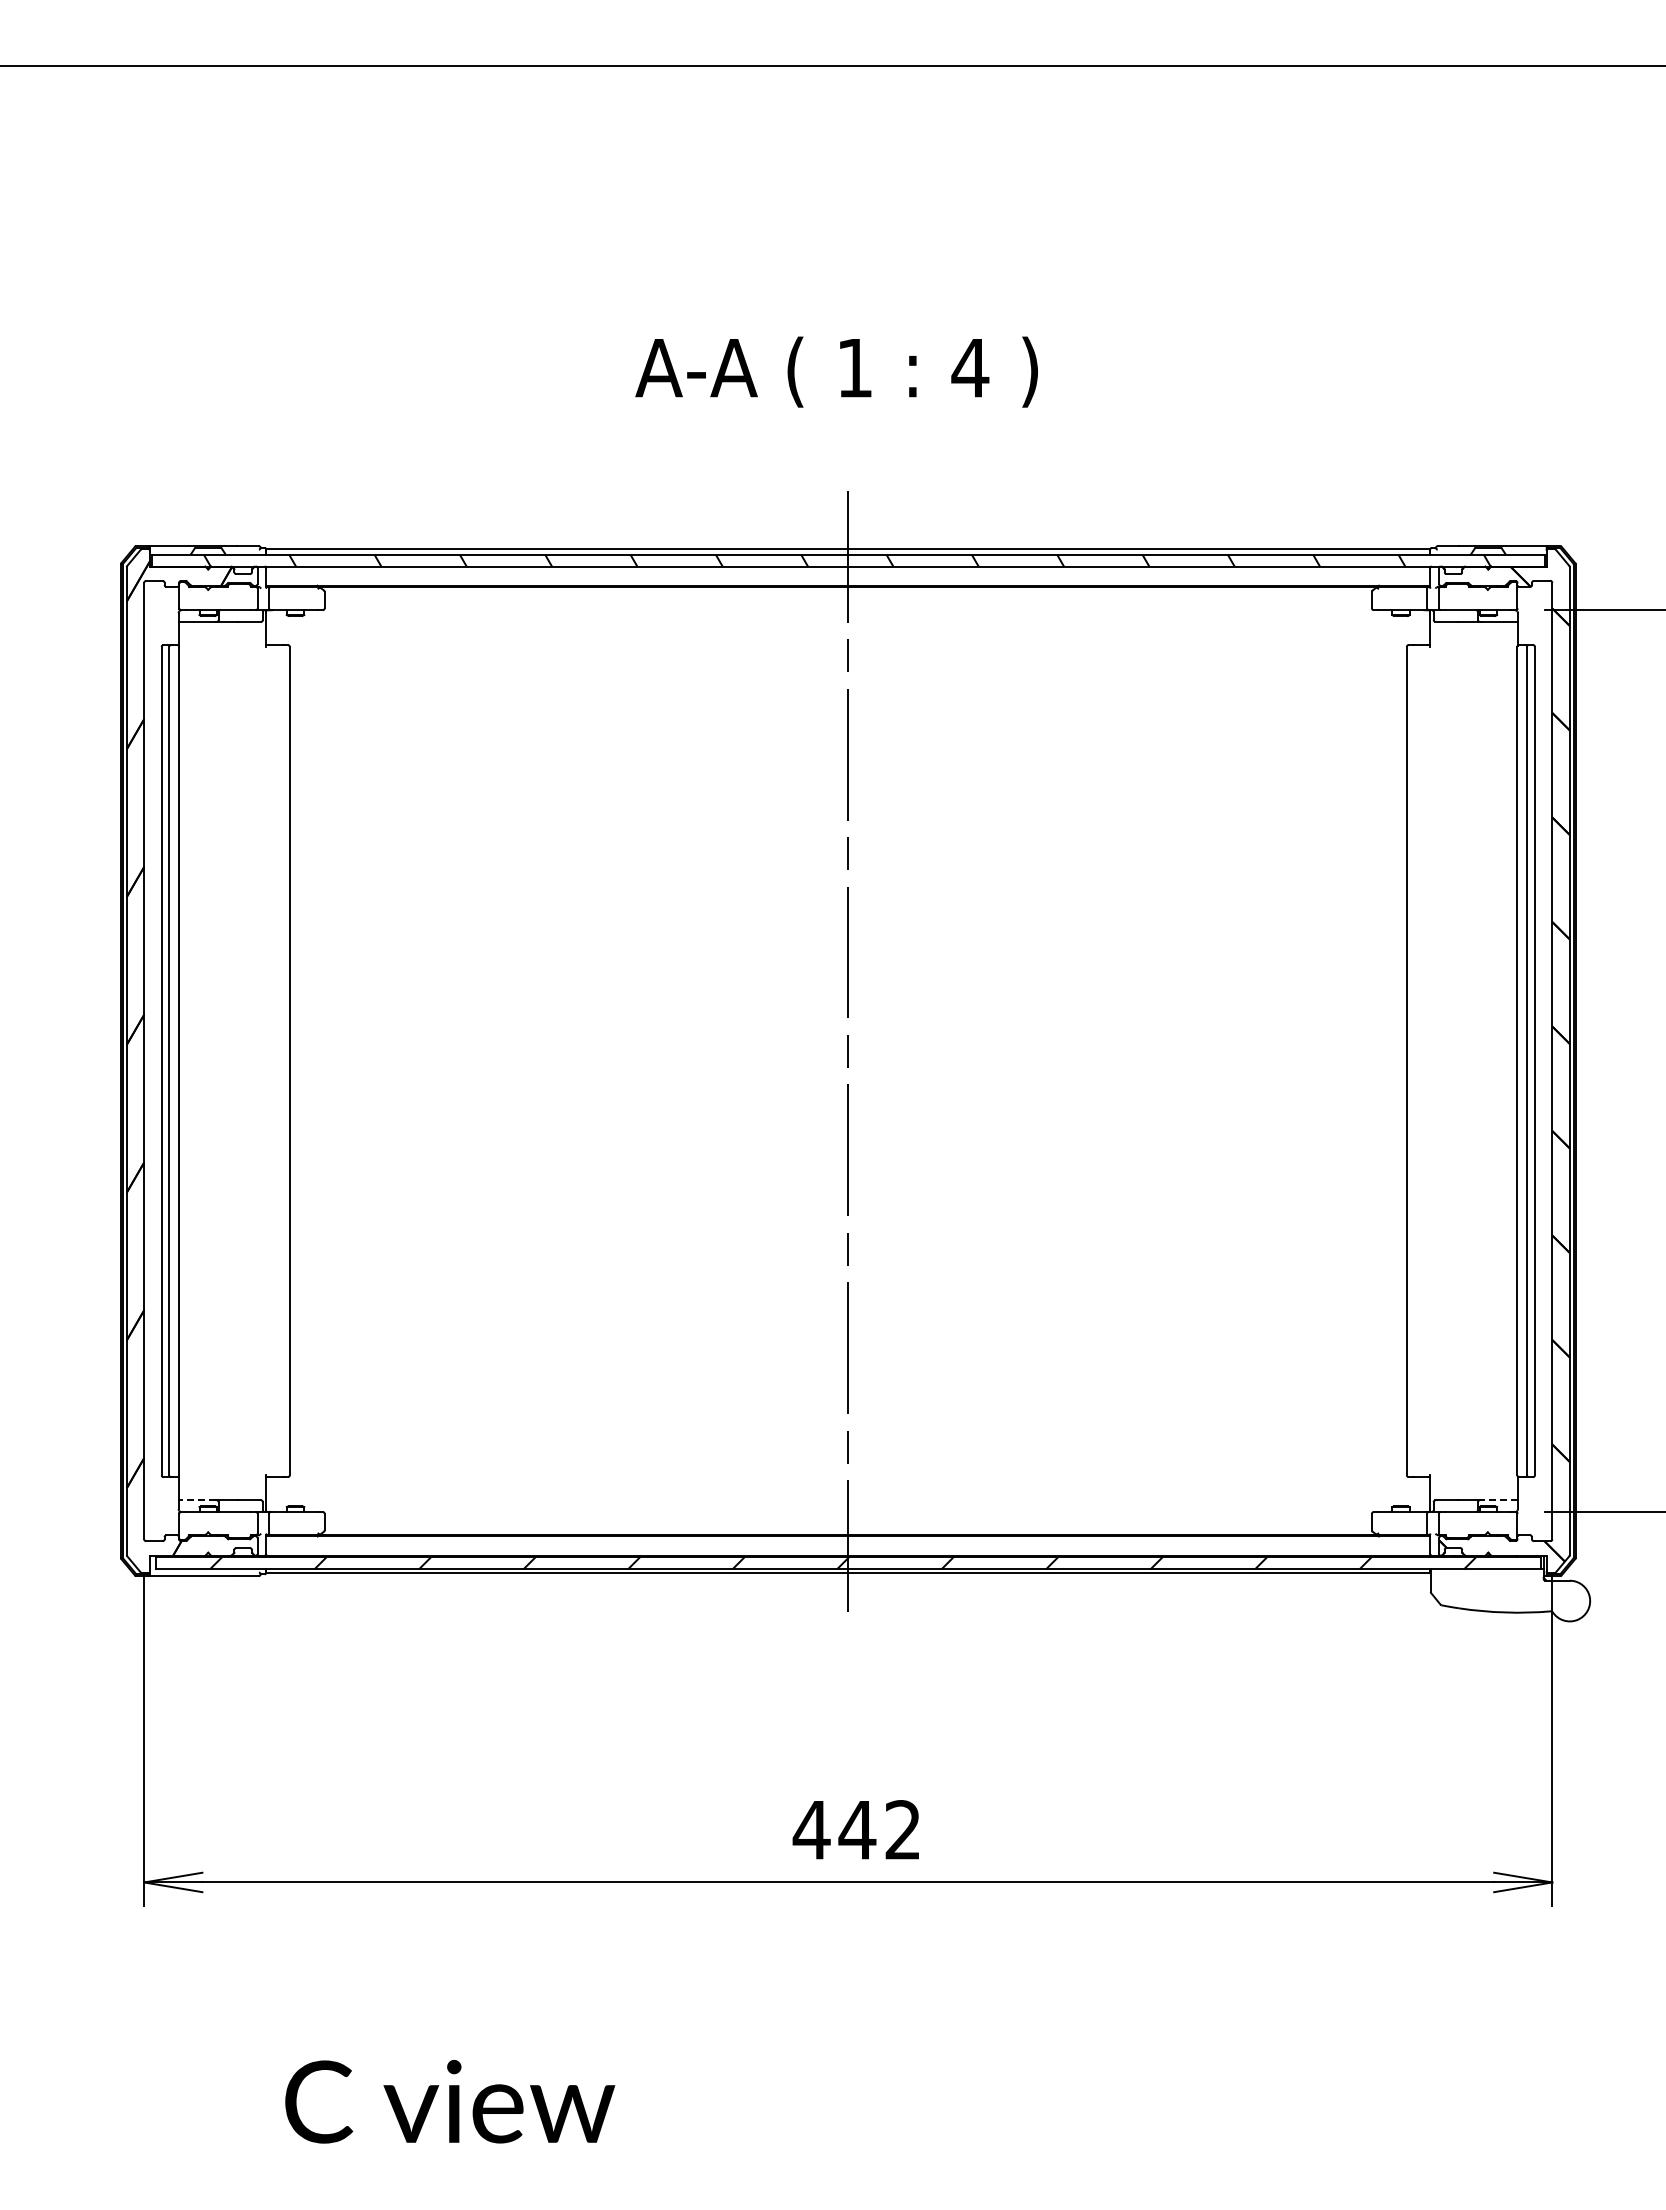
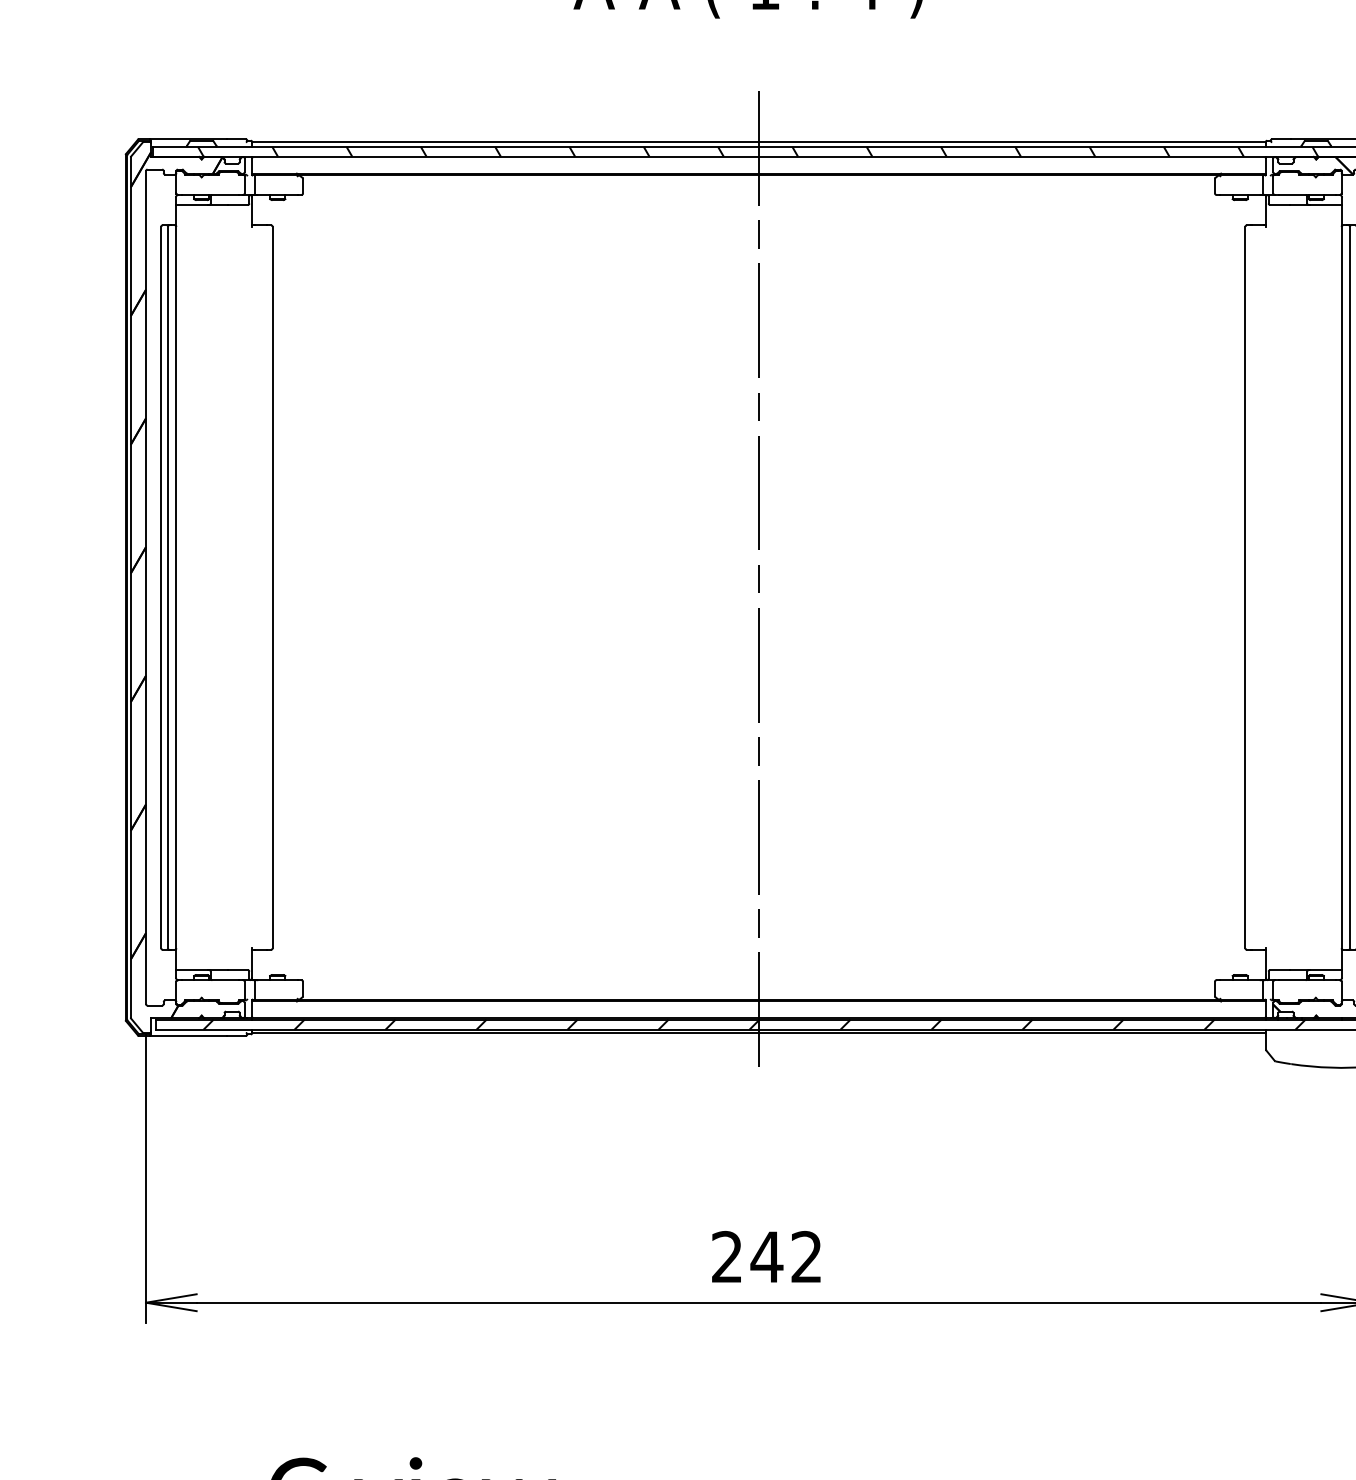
line: (197, 1500) -> (192, 970), dashed -> solid
line: (1499, 1500) -> (1326, 970), dashed -> solid
text: (811, 1829) -> (726, 1256), 442 -> 242

